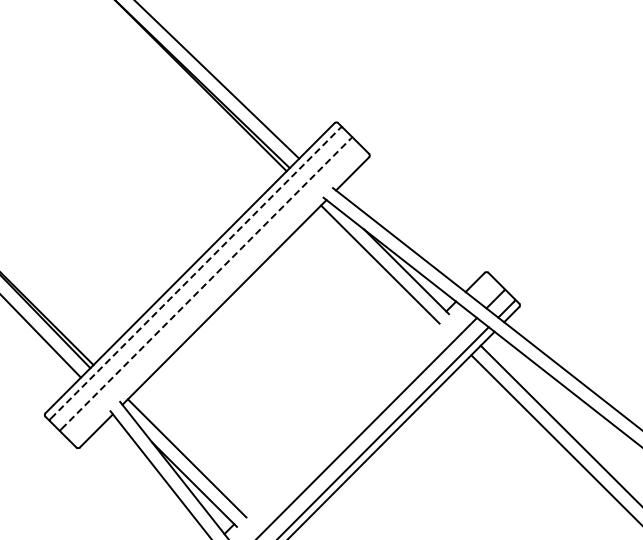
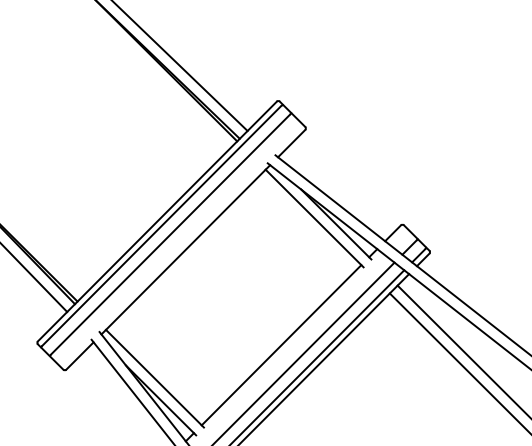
line: (195, 273) -> (161, 225), dashed -> solid
line: (206, 284) -> (170, 234), dashed -> solid
line: (339, 417) -> (280, 344), added

